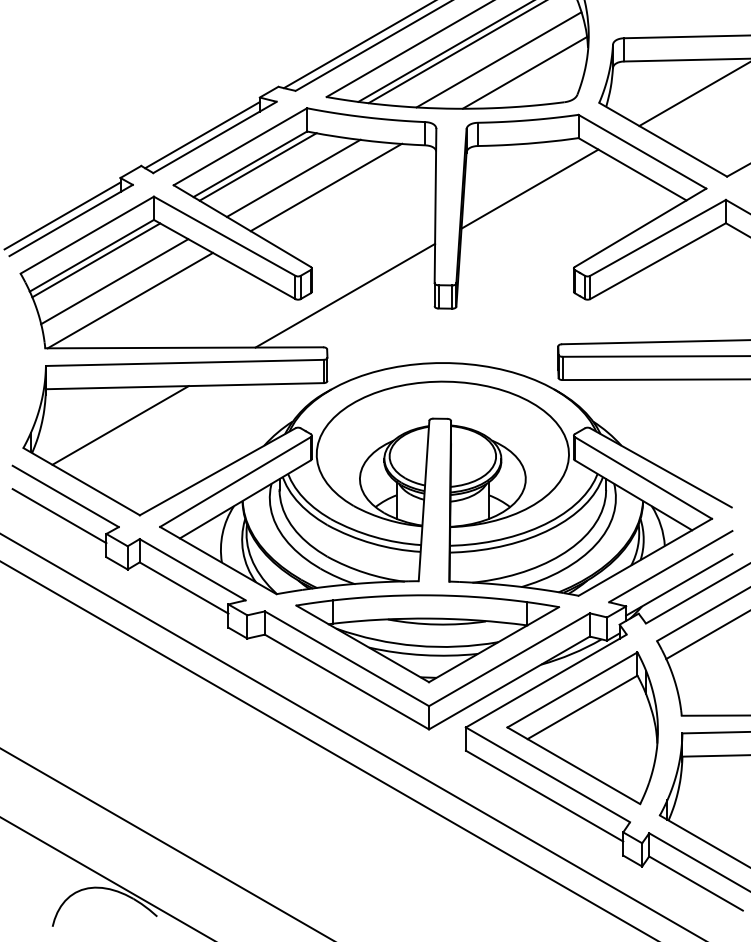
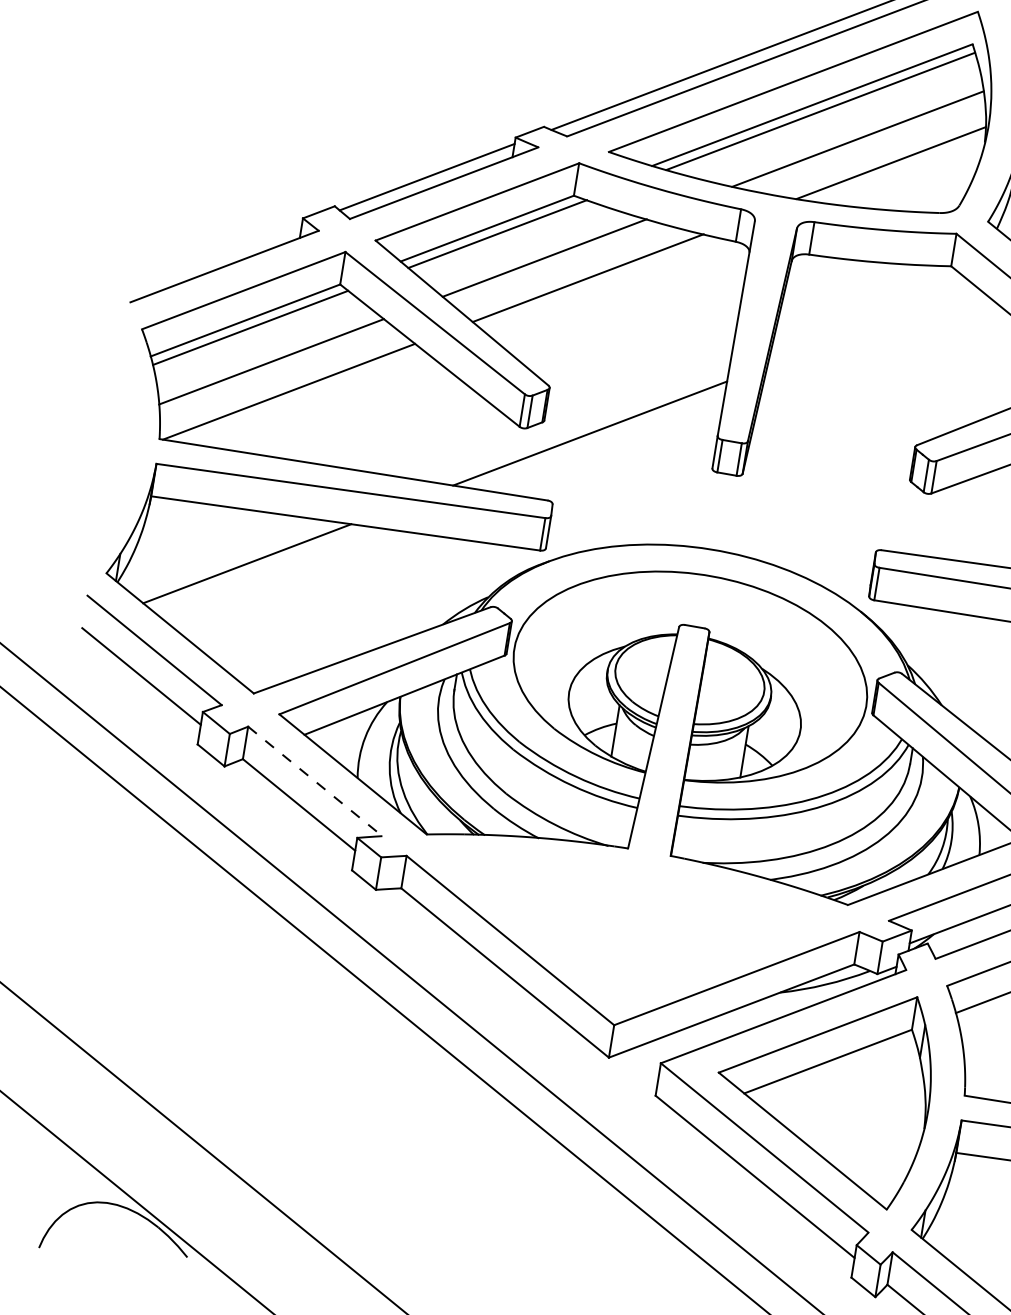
line: (529, 188) -> (871, 325), removed
line: (62, 215) -> (213, 257), removed
line: (193, 570) -> (316, 782), solid -> dashed
part: (427, 638) -> (627, 930), removed

